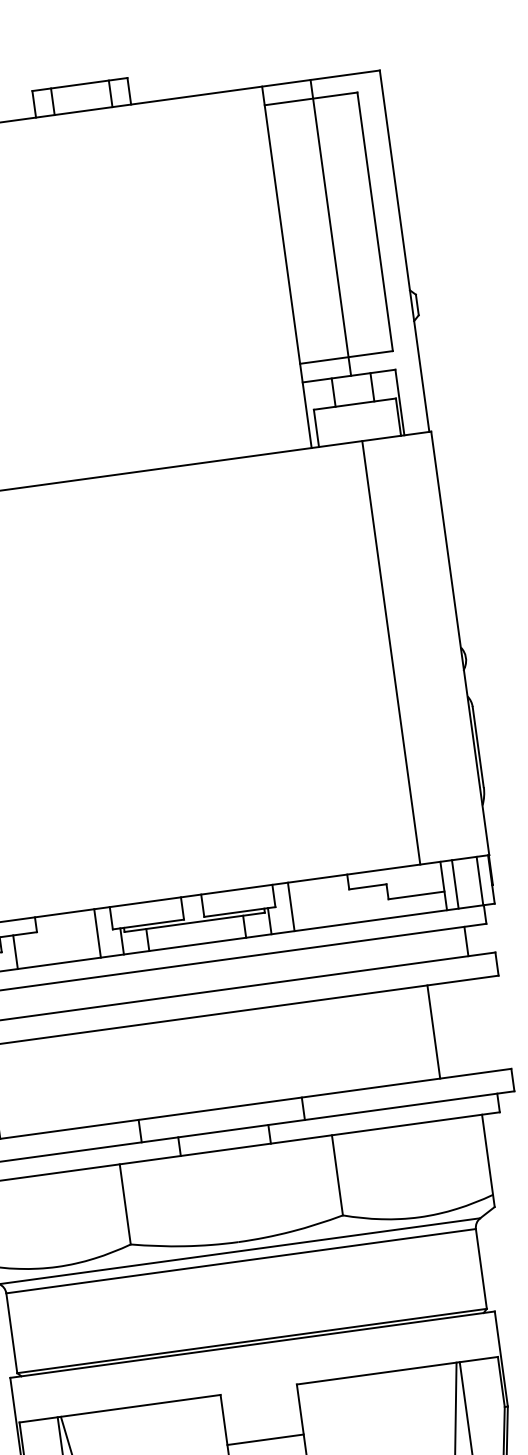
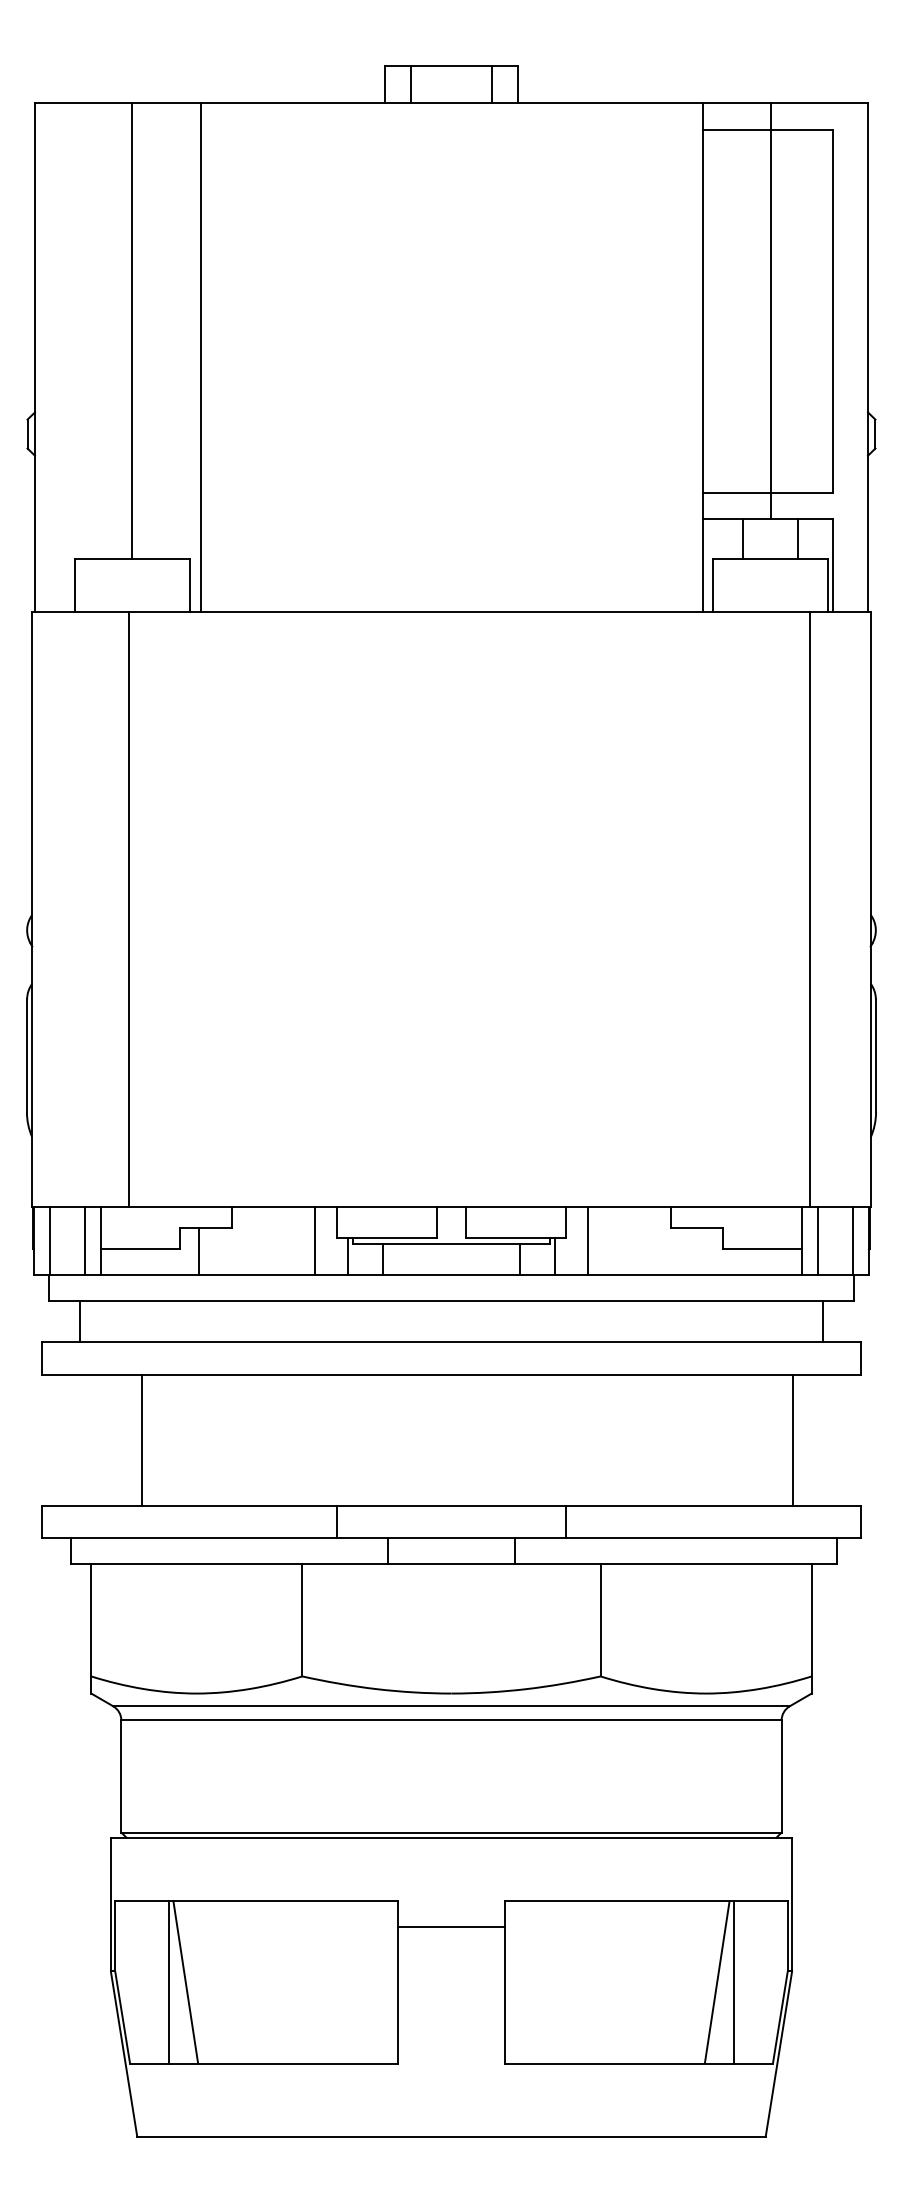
line: (391, 652) -> (809, 908), moved
line: (433, 1032) -> (792, 1440), moved
line: (265, 1439) -> (451, 1927), moved

